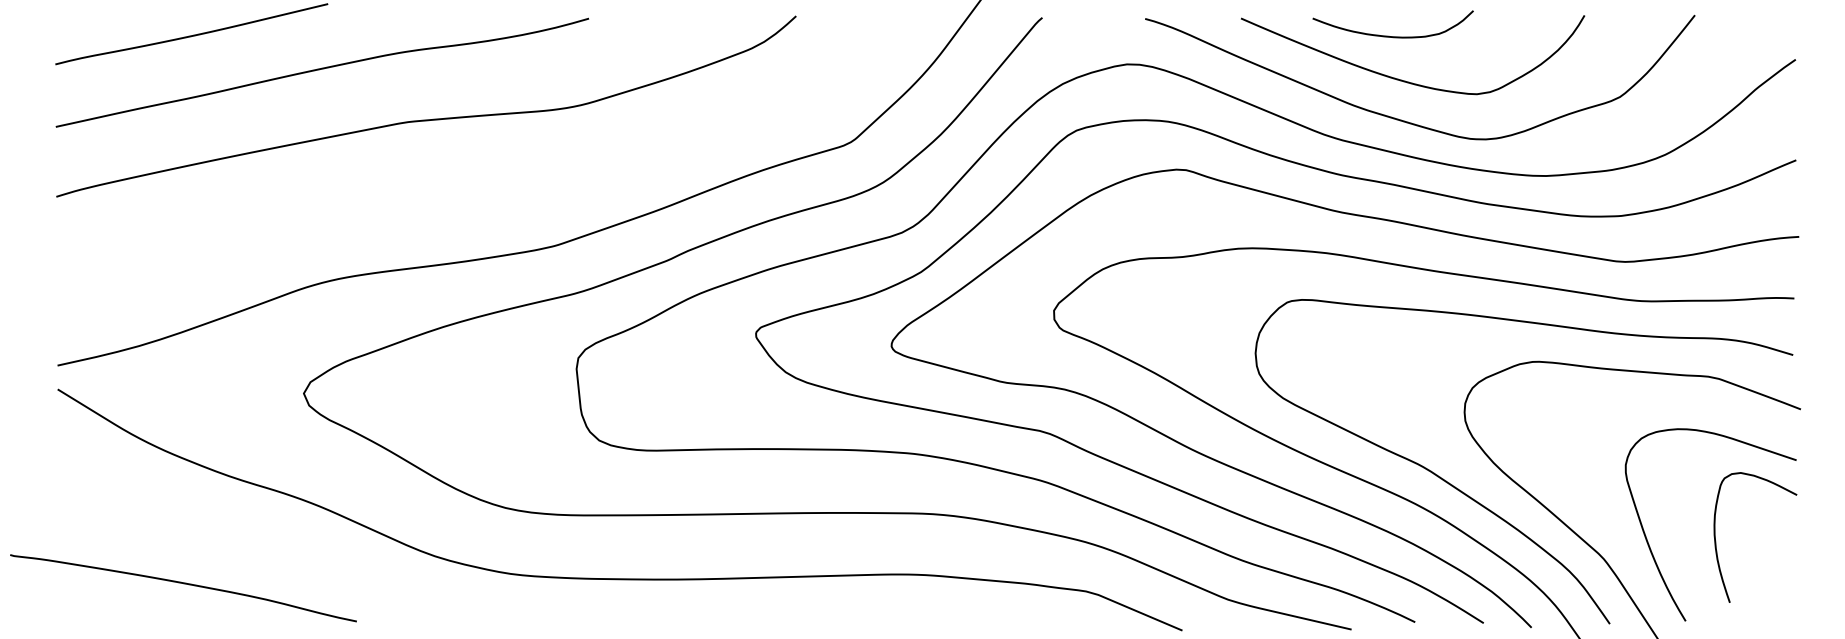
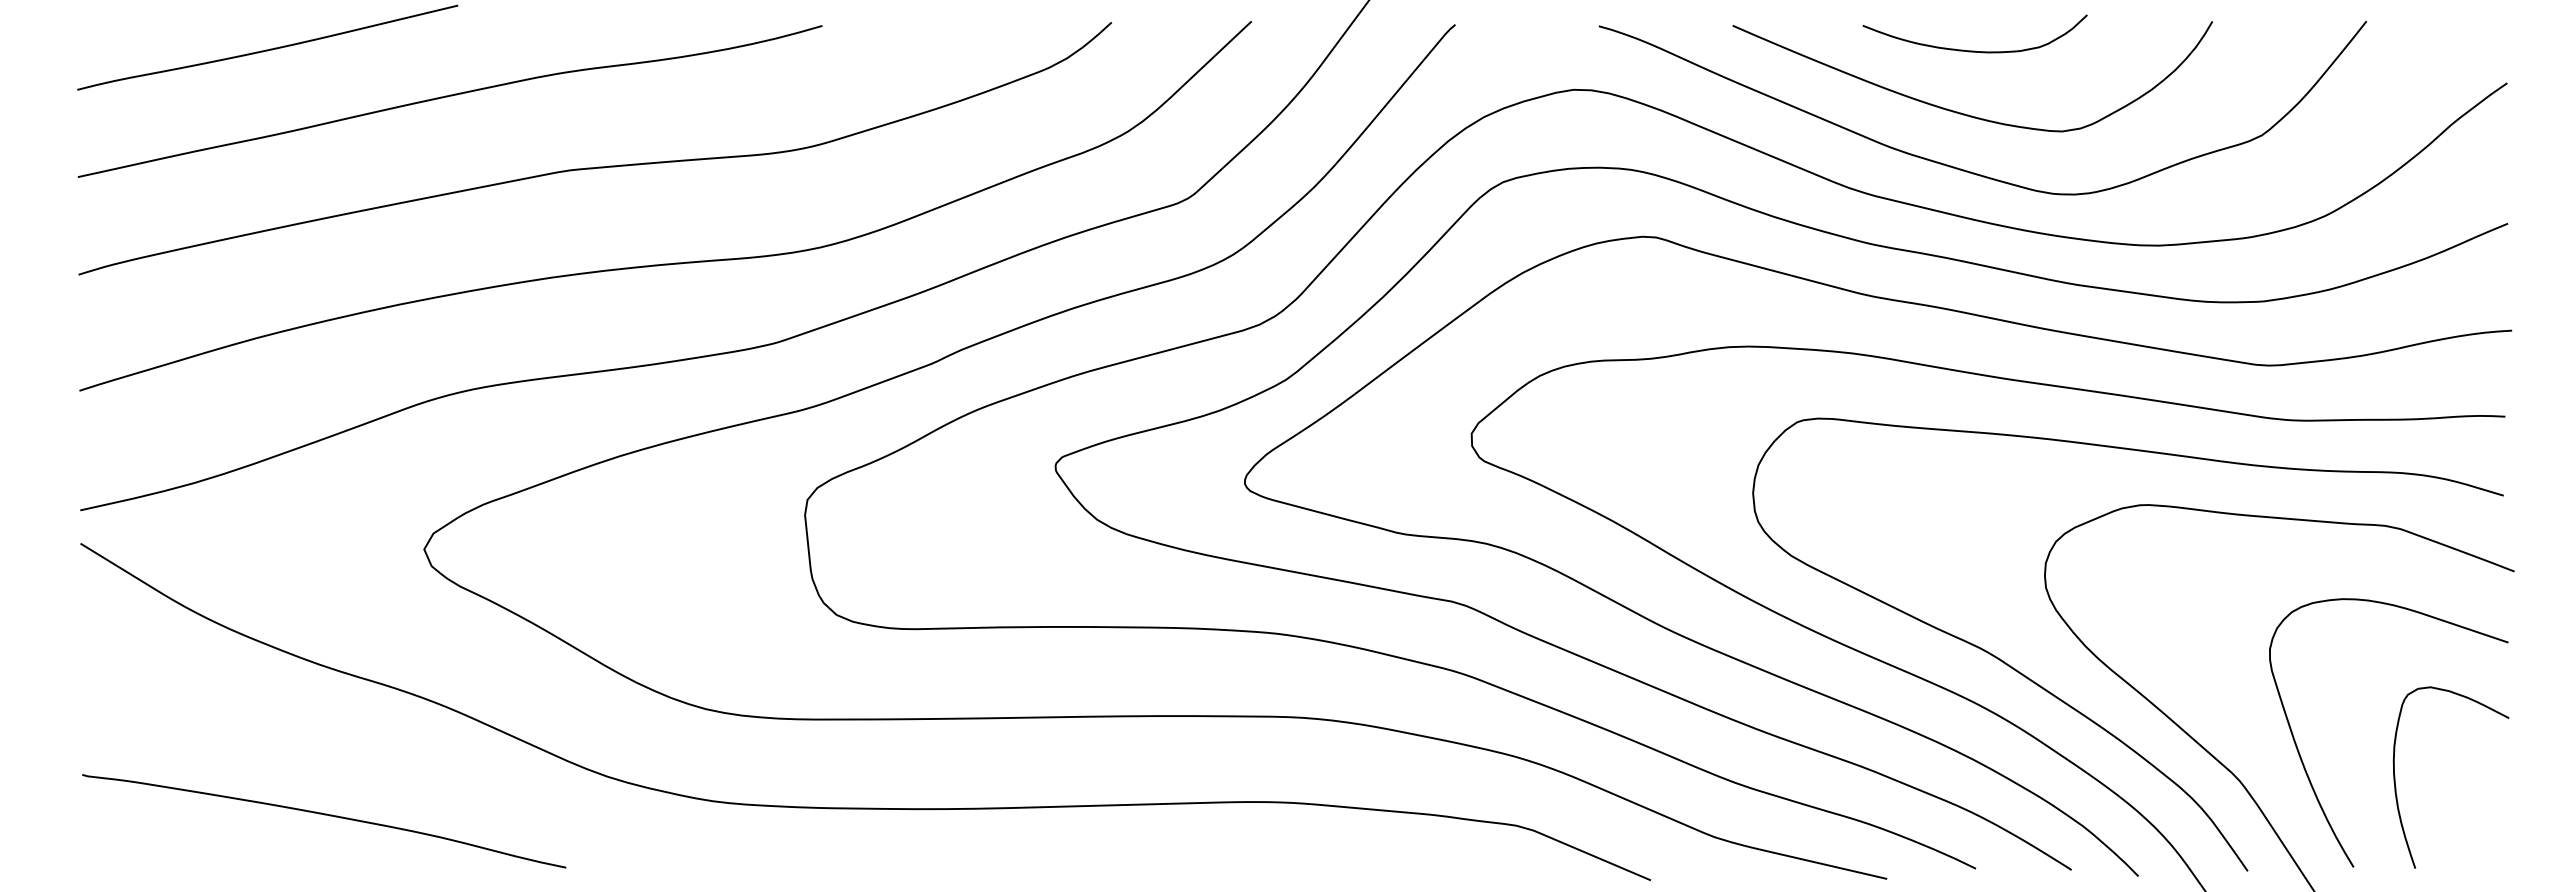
curve: (1392, 36) -> (1974, 50), moved
curve: (483, 188) -> (674, 262), added
curve: (1716, 544) -> (2396, 786), moved
curve: (183, 584) -> (324, 815), moved

